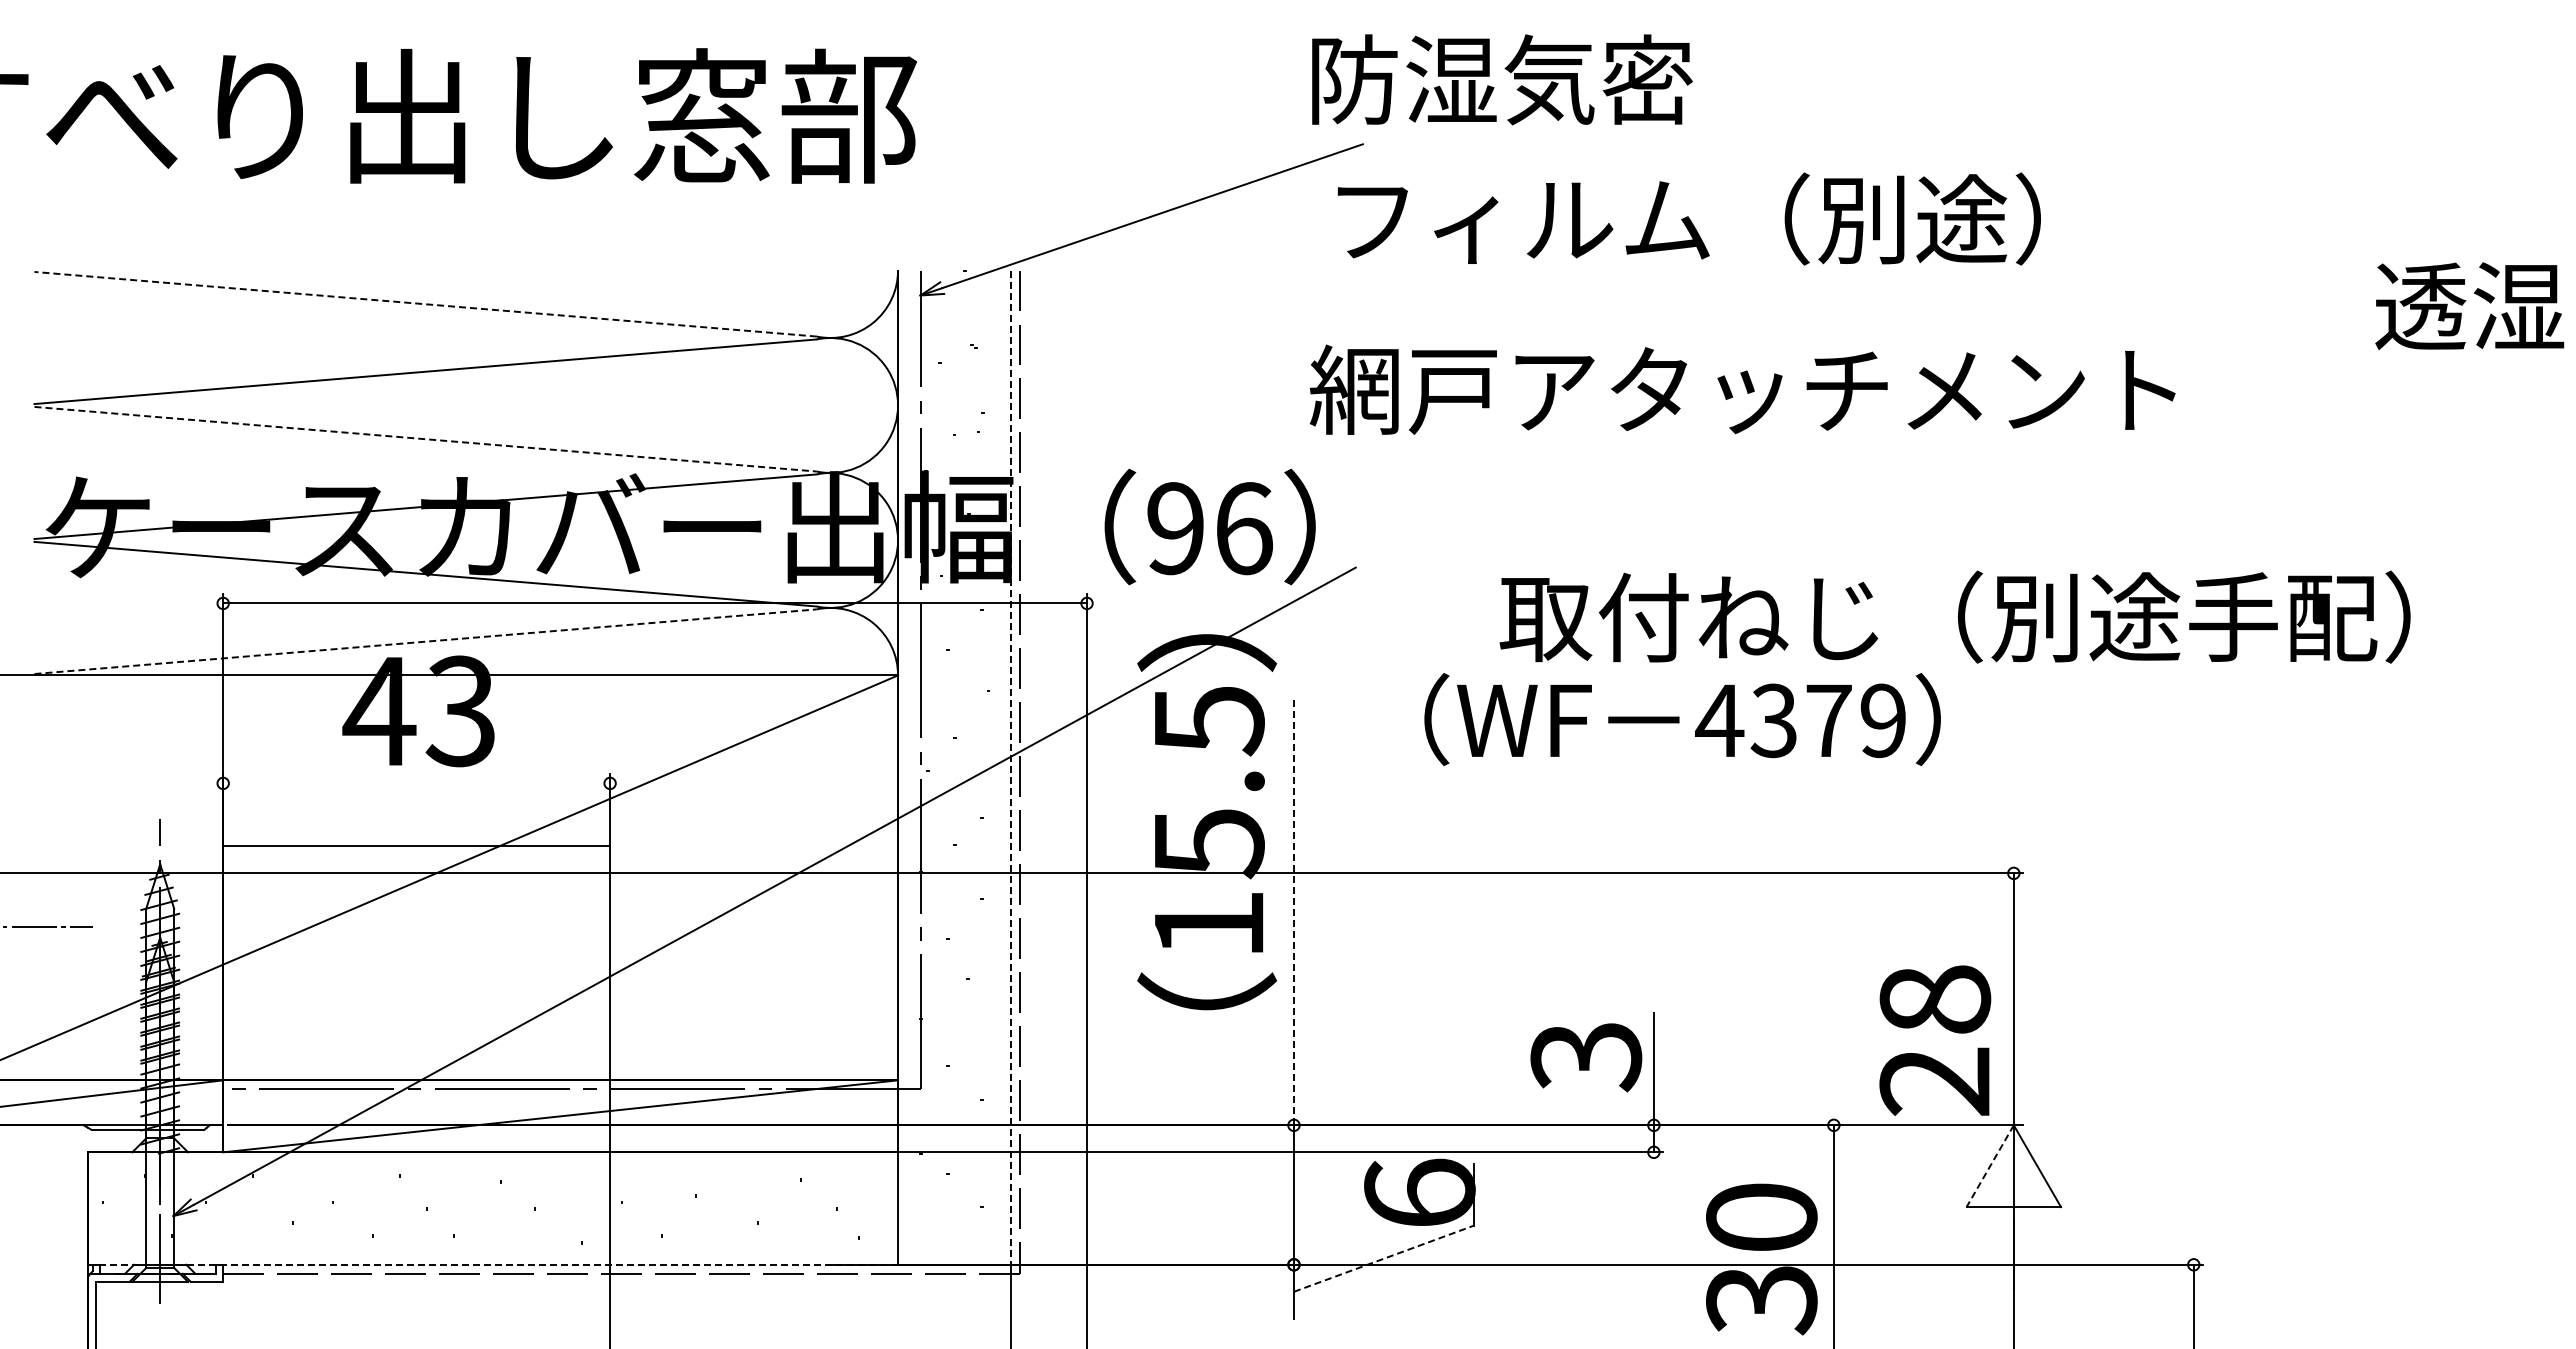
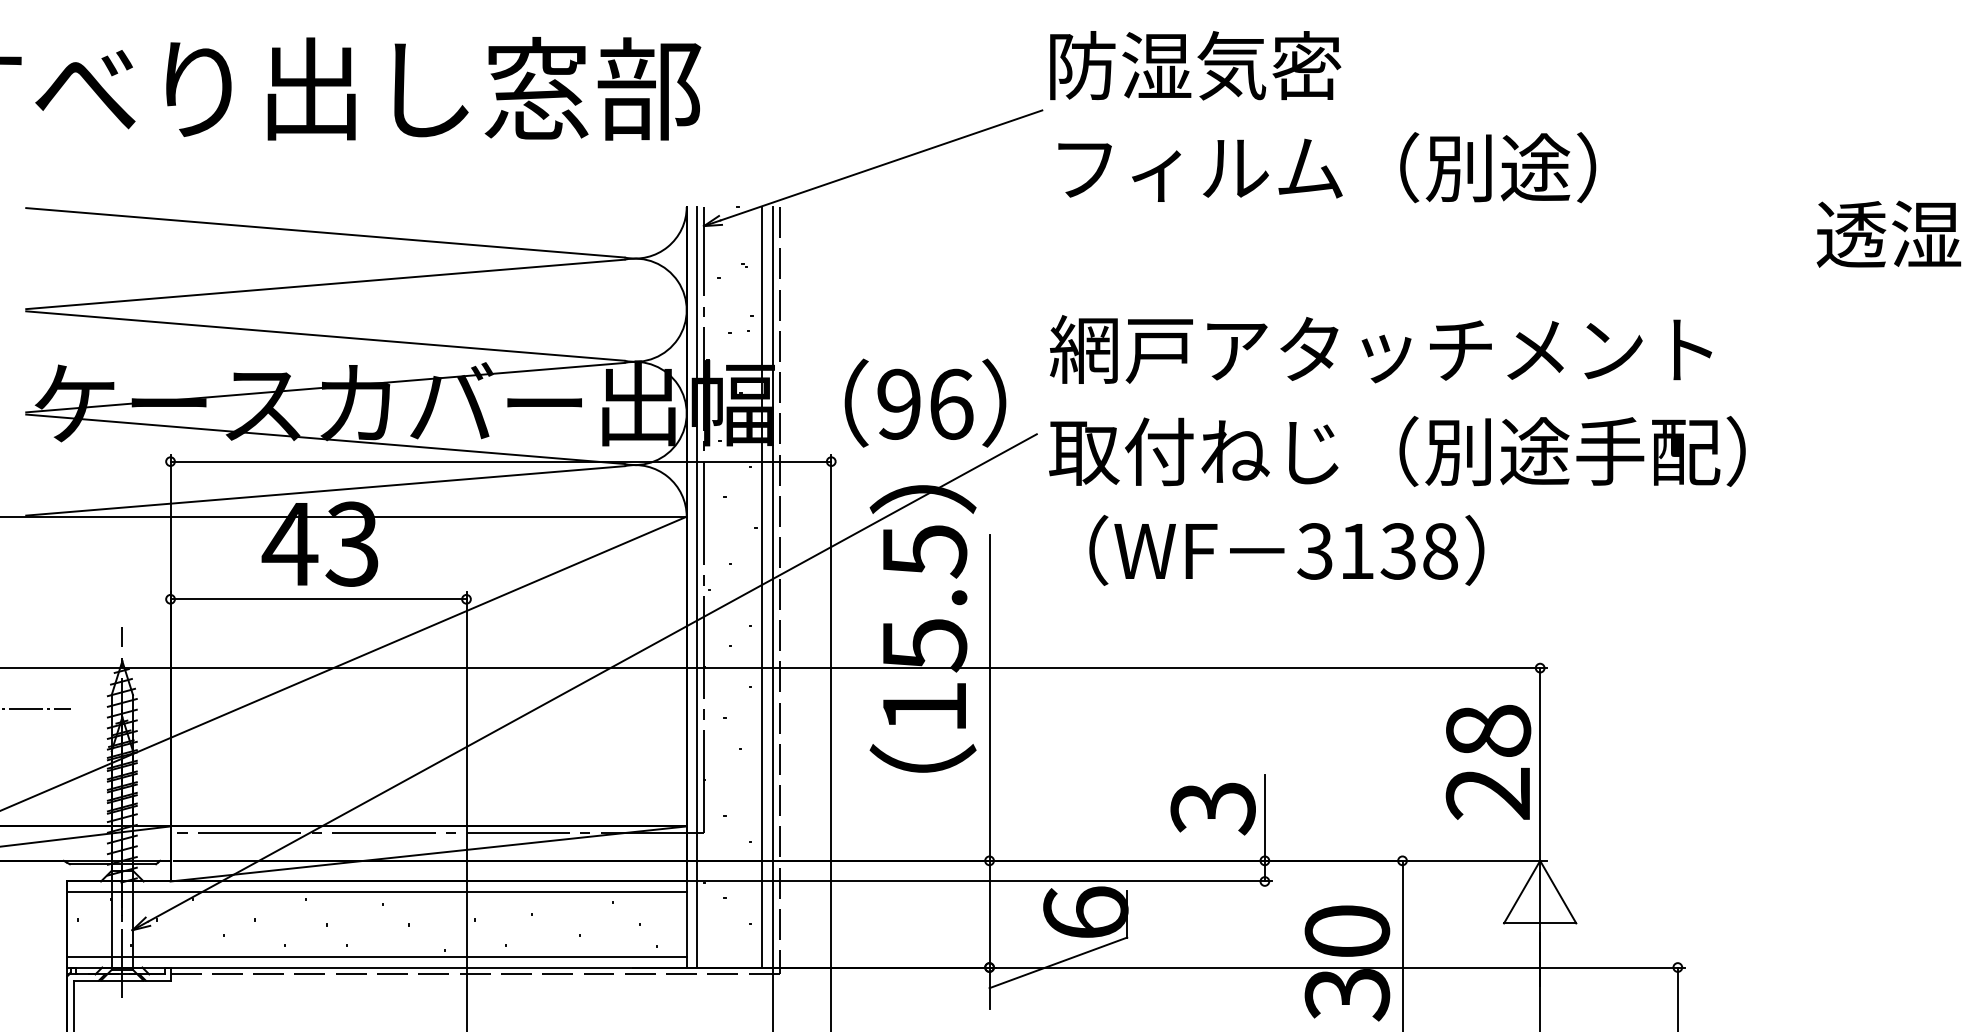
text: (1502, 79) -> (1195, 65), moved
text: (1689, 218) -> (1327, 167), moved
line: (425, 304) -> (325, 232), dashed -> solid
text: (1742, 389) -> (1380, 349), moved
line: (426, 439) -> (326, 336), dashed -> solid
text: (1954, 616) -> (1396, 450), moved
line: (426, 641) -> (326, 490), dashed -> solid
text: (1800, 720) -> (1377, 551), 4379 -> 3138
line: (911, 767) -> (697, 587), added
line: (997, 767) -> (762, 587), added
line: (1010, 768) -> (772, 587), dashed -> solid
line: (416, 846) -> (318, 599), moved
line: (1293, 911) -> (989, 697), dashed -> solid
text: (1935, 1040) -> (1488, 762), moved
line: (493, 1165) -> (377, 891), added
line: (1989, 1166) -> (1521, 892), dashed -> solid
line: (493, 1251) -> (377, 957), added
line: (1383, 1258) -> (1058, 962), dashed -> solid
line: (493, 1264) -> (377, 967), dashed -> solid

